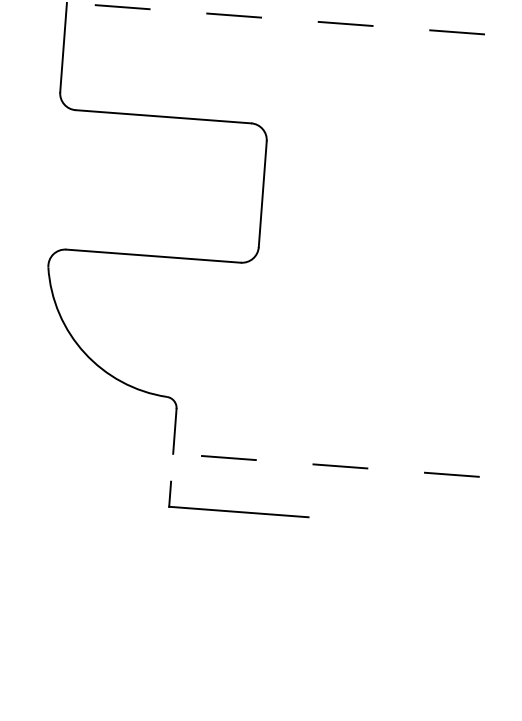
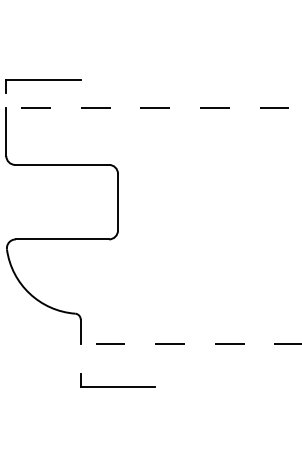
part: (238, 499) -> (117, 380), moved

